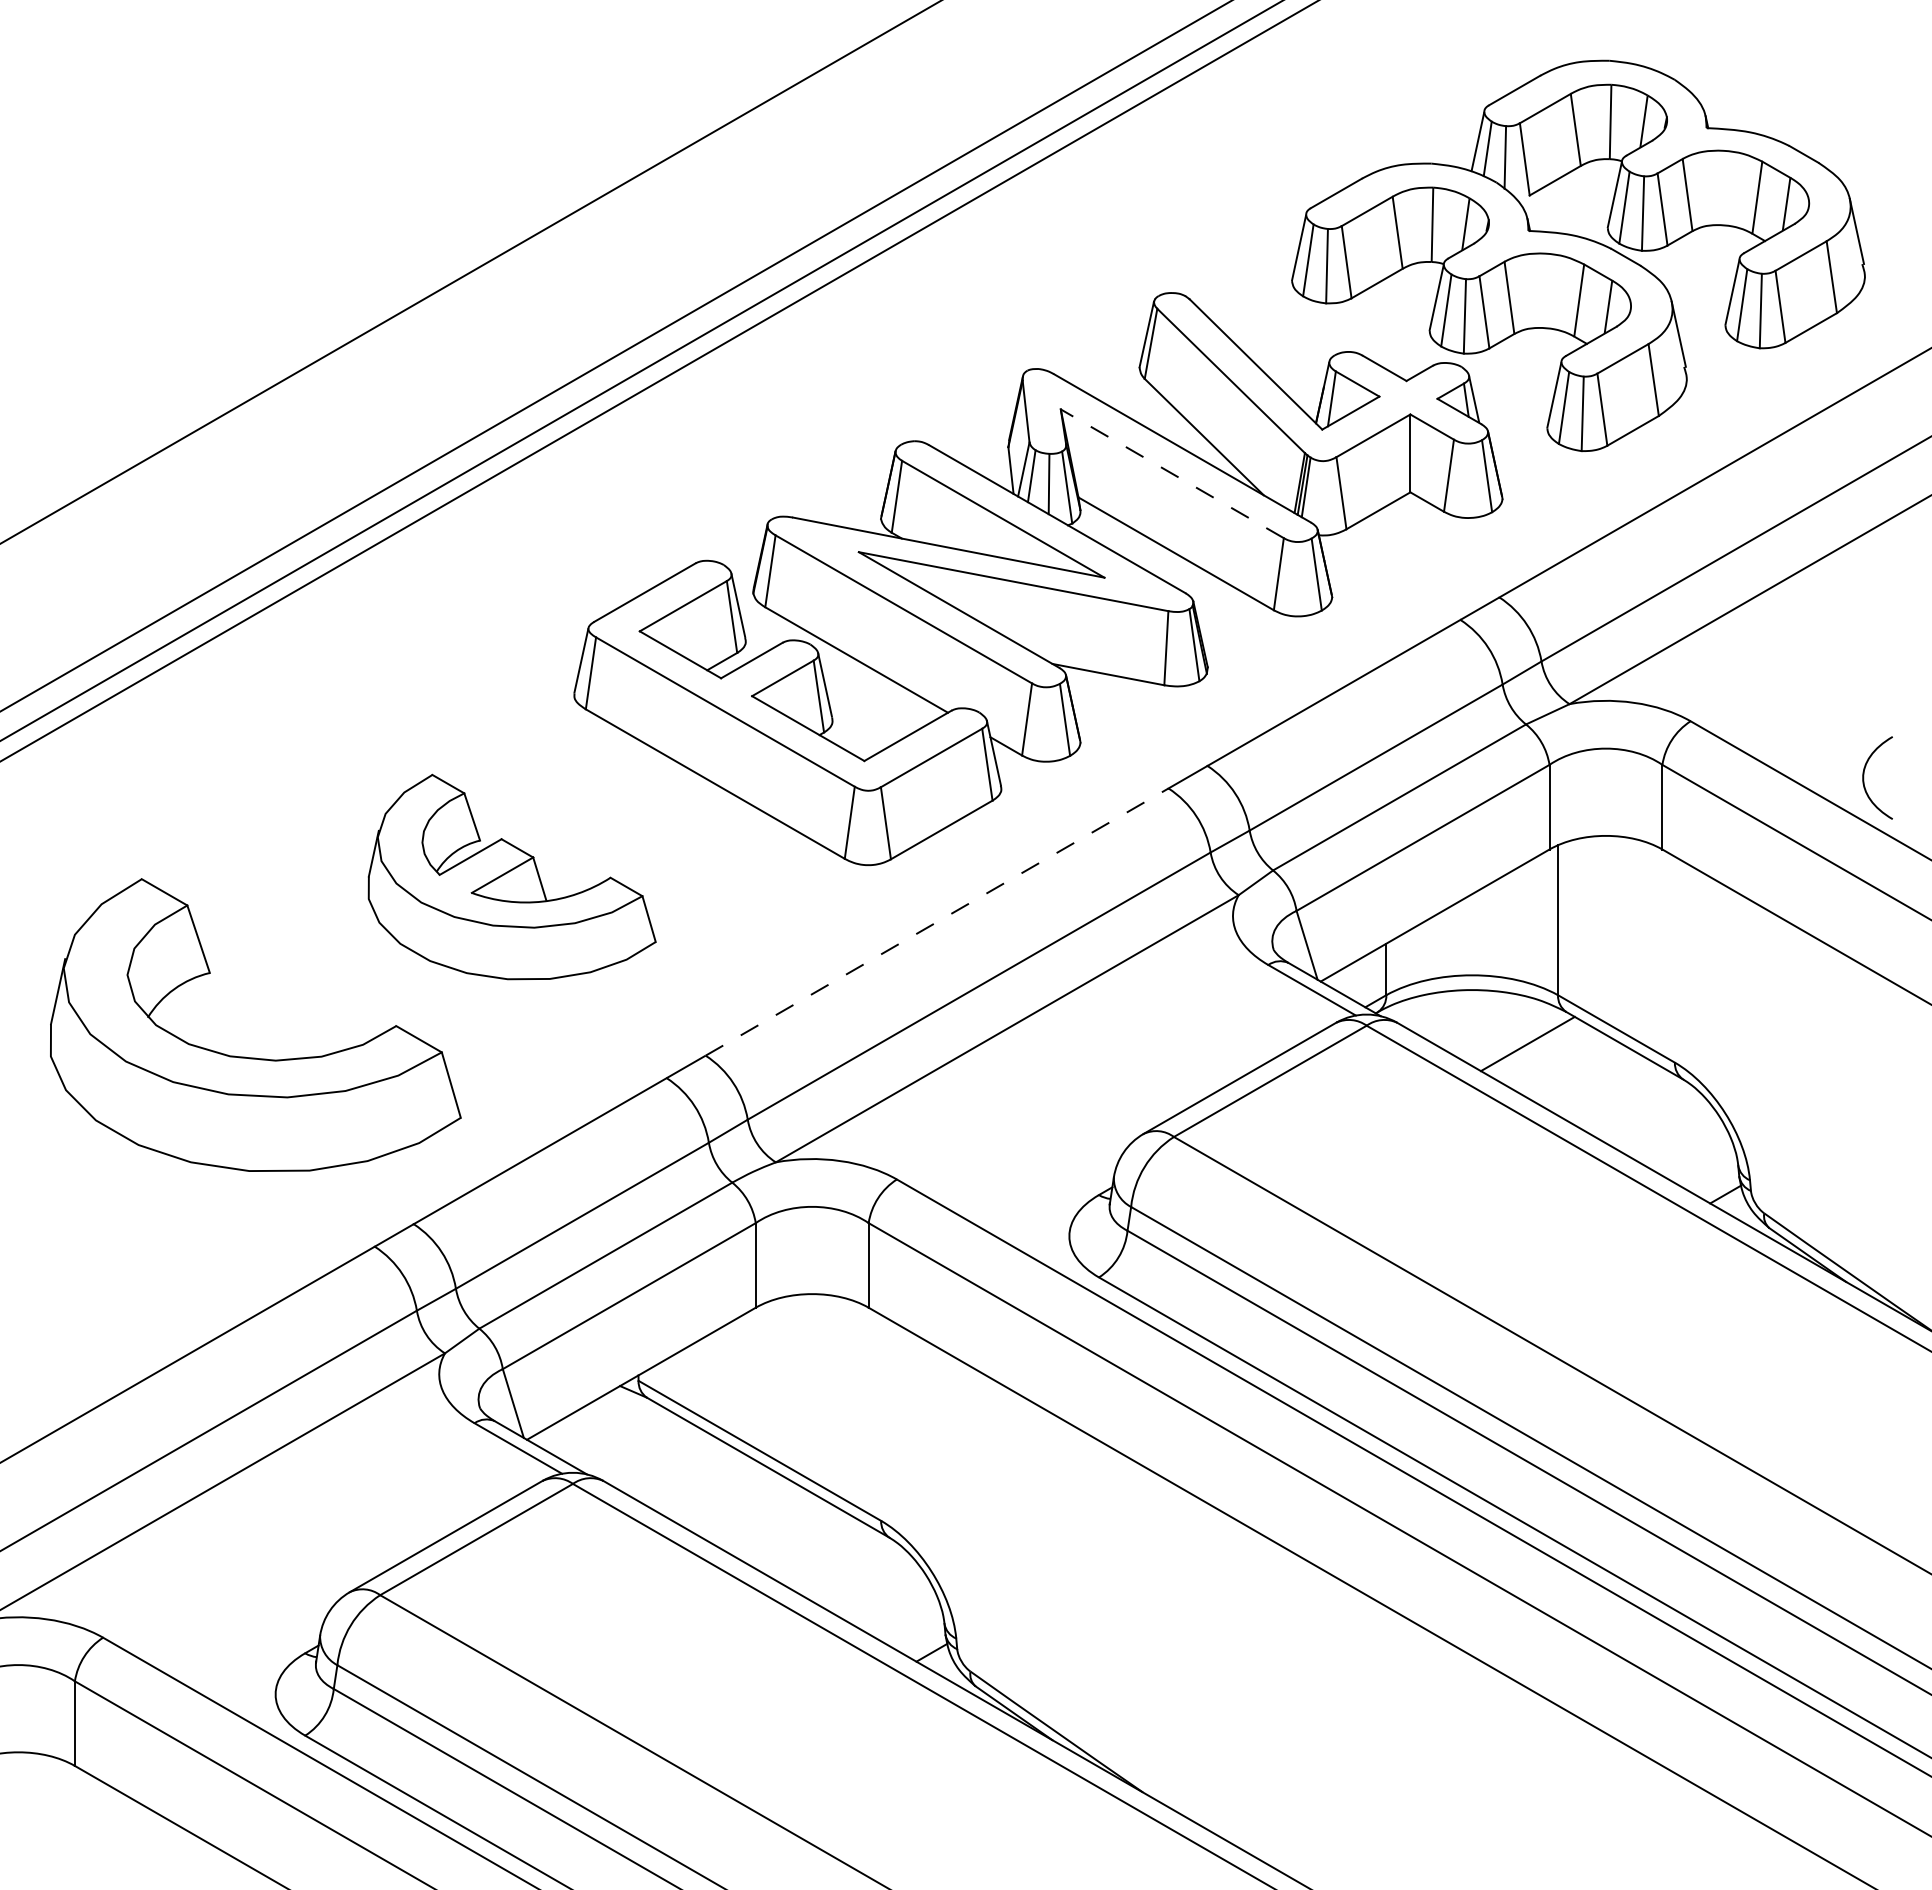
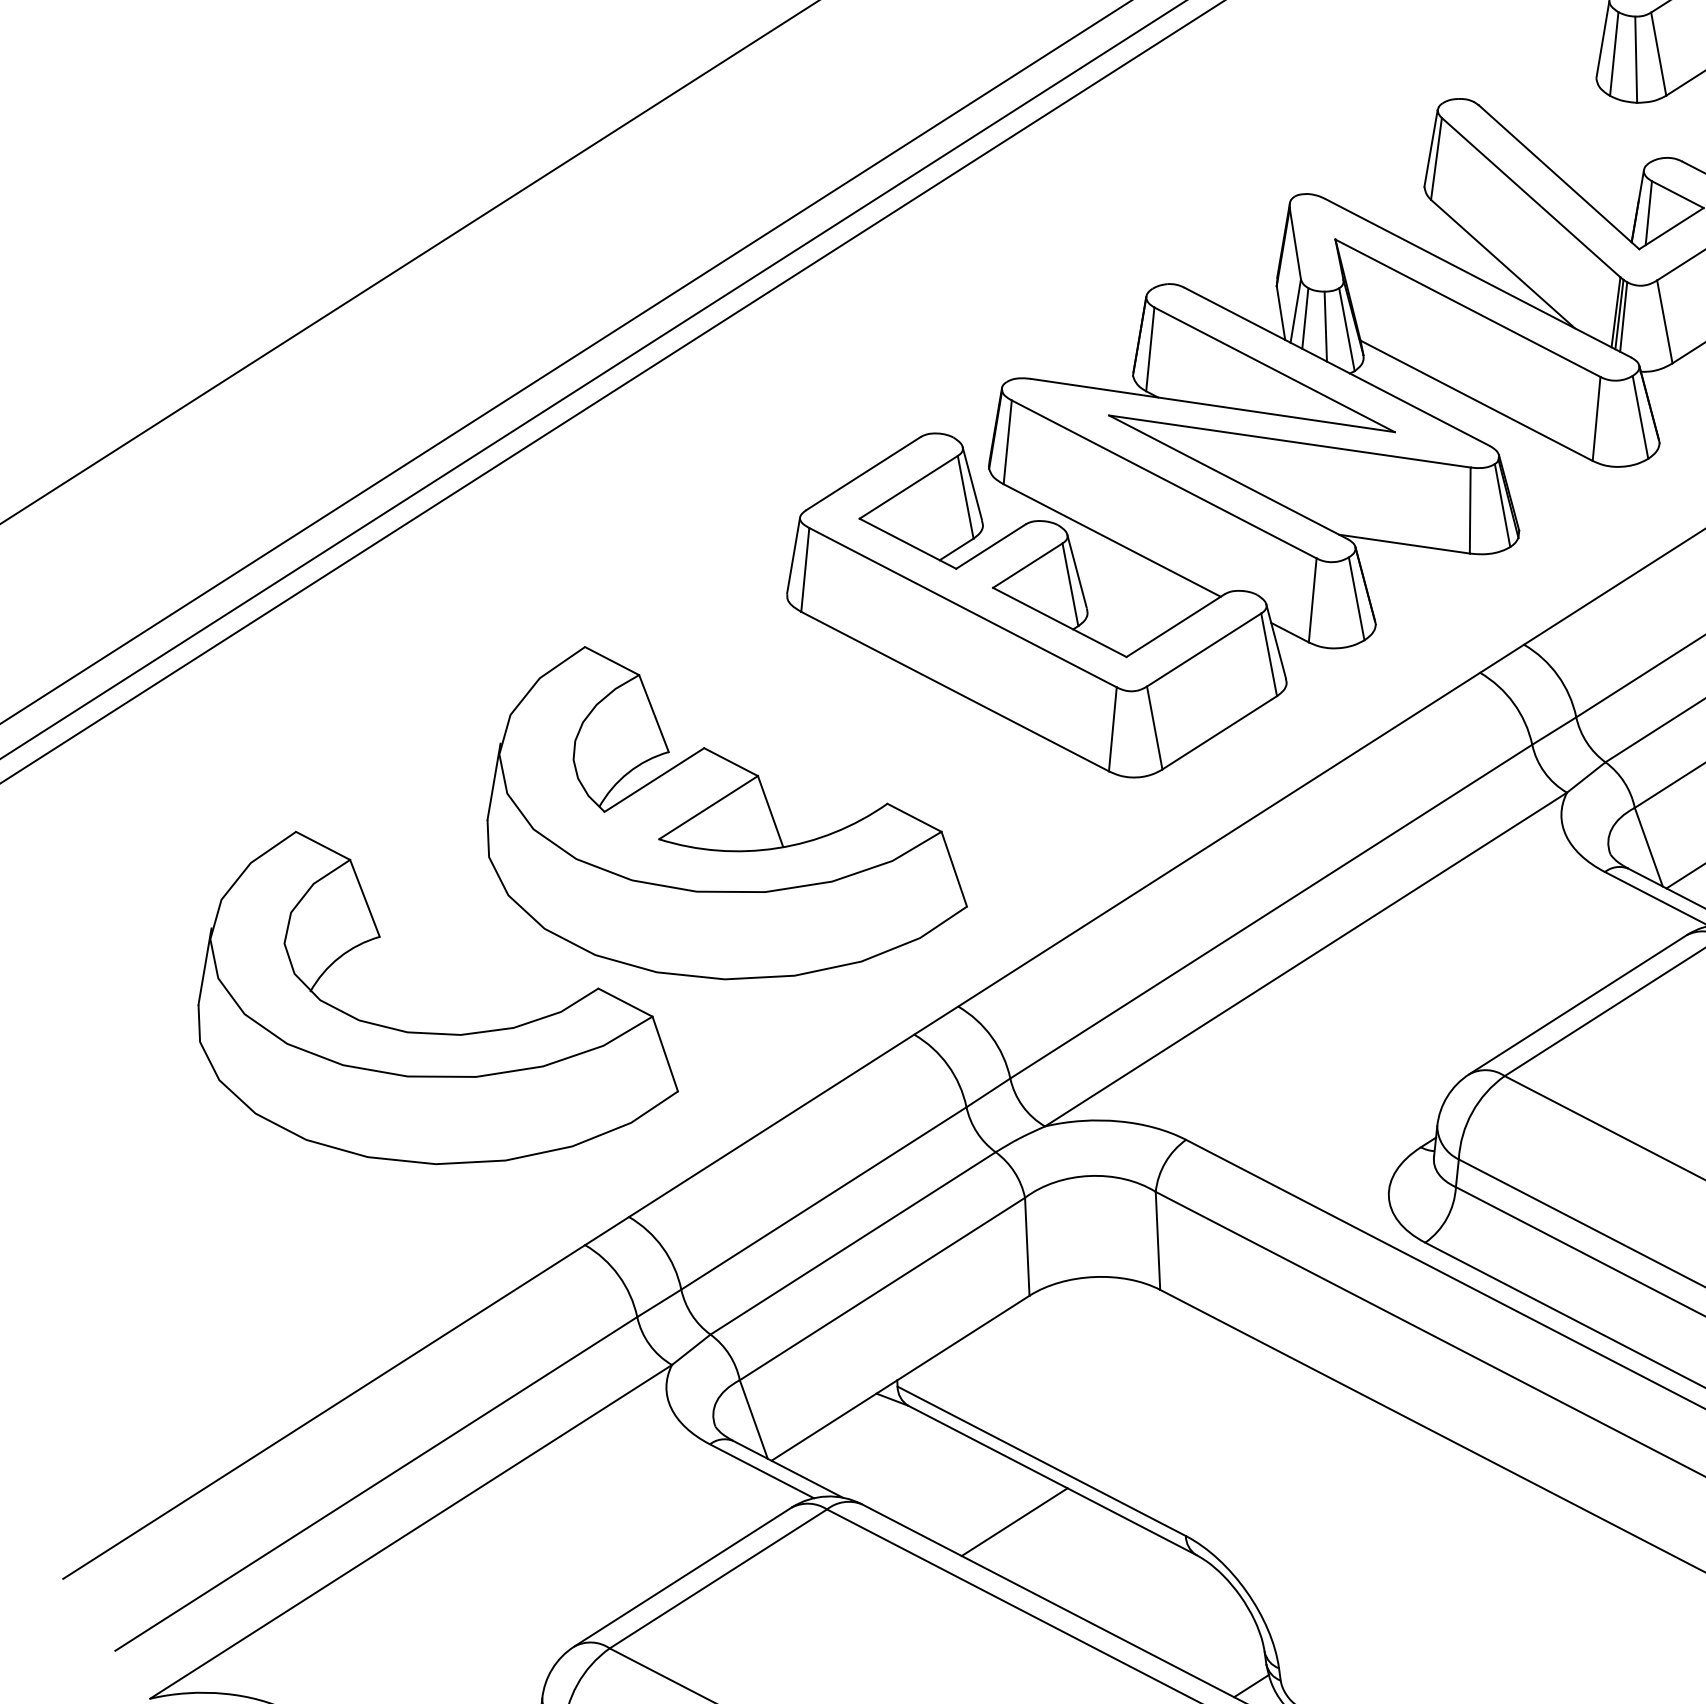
line: (1172, 473) -> (1468, 307), dashed -> solid
part: (512, 876) -> (725, 809), size x1.43
line: (937, 921) -> (1219, 839), dashed -> solid
line: (734, 1502) -> (1015, 1522), added

